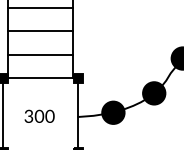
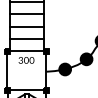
text: (39, 116) -> (26, 60), moved

